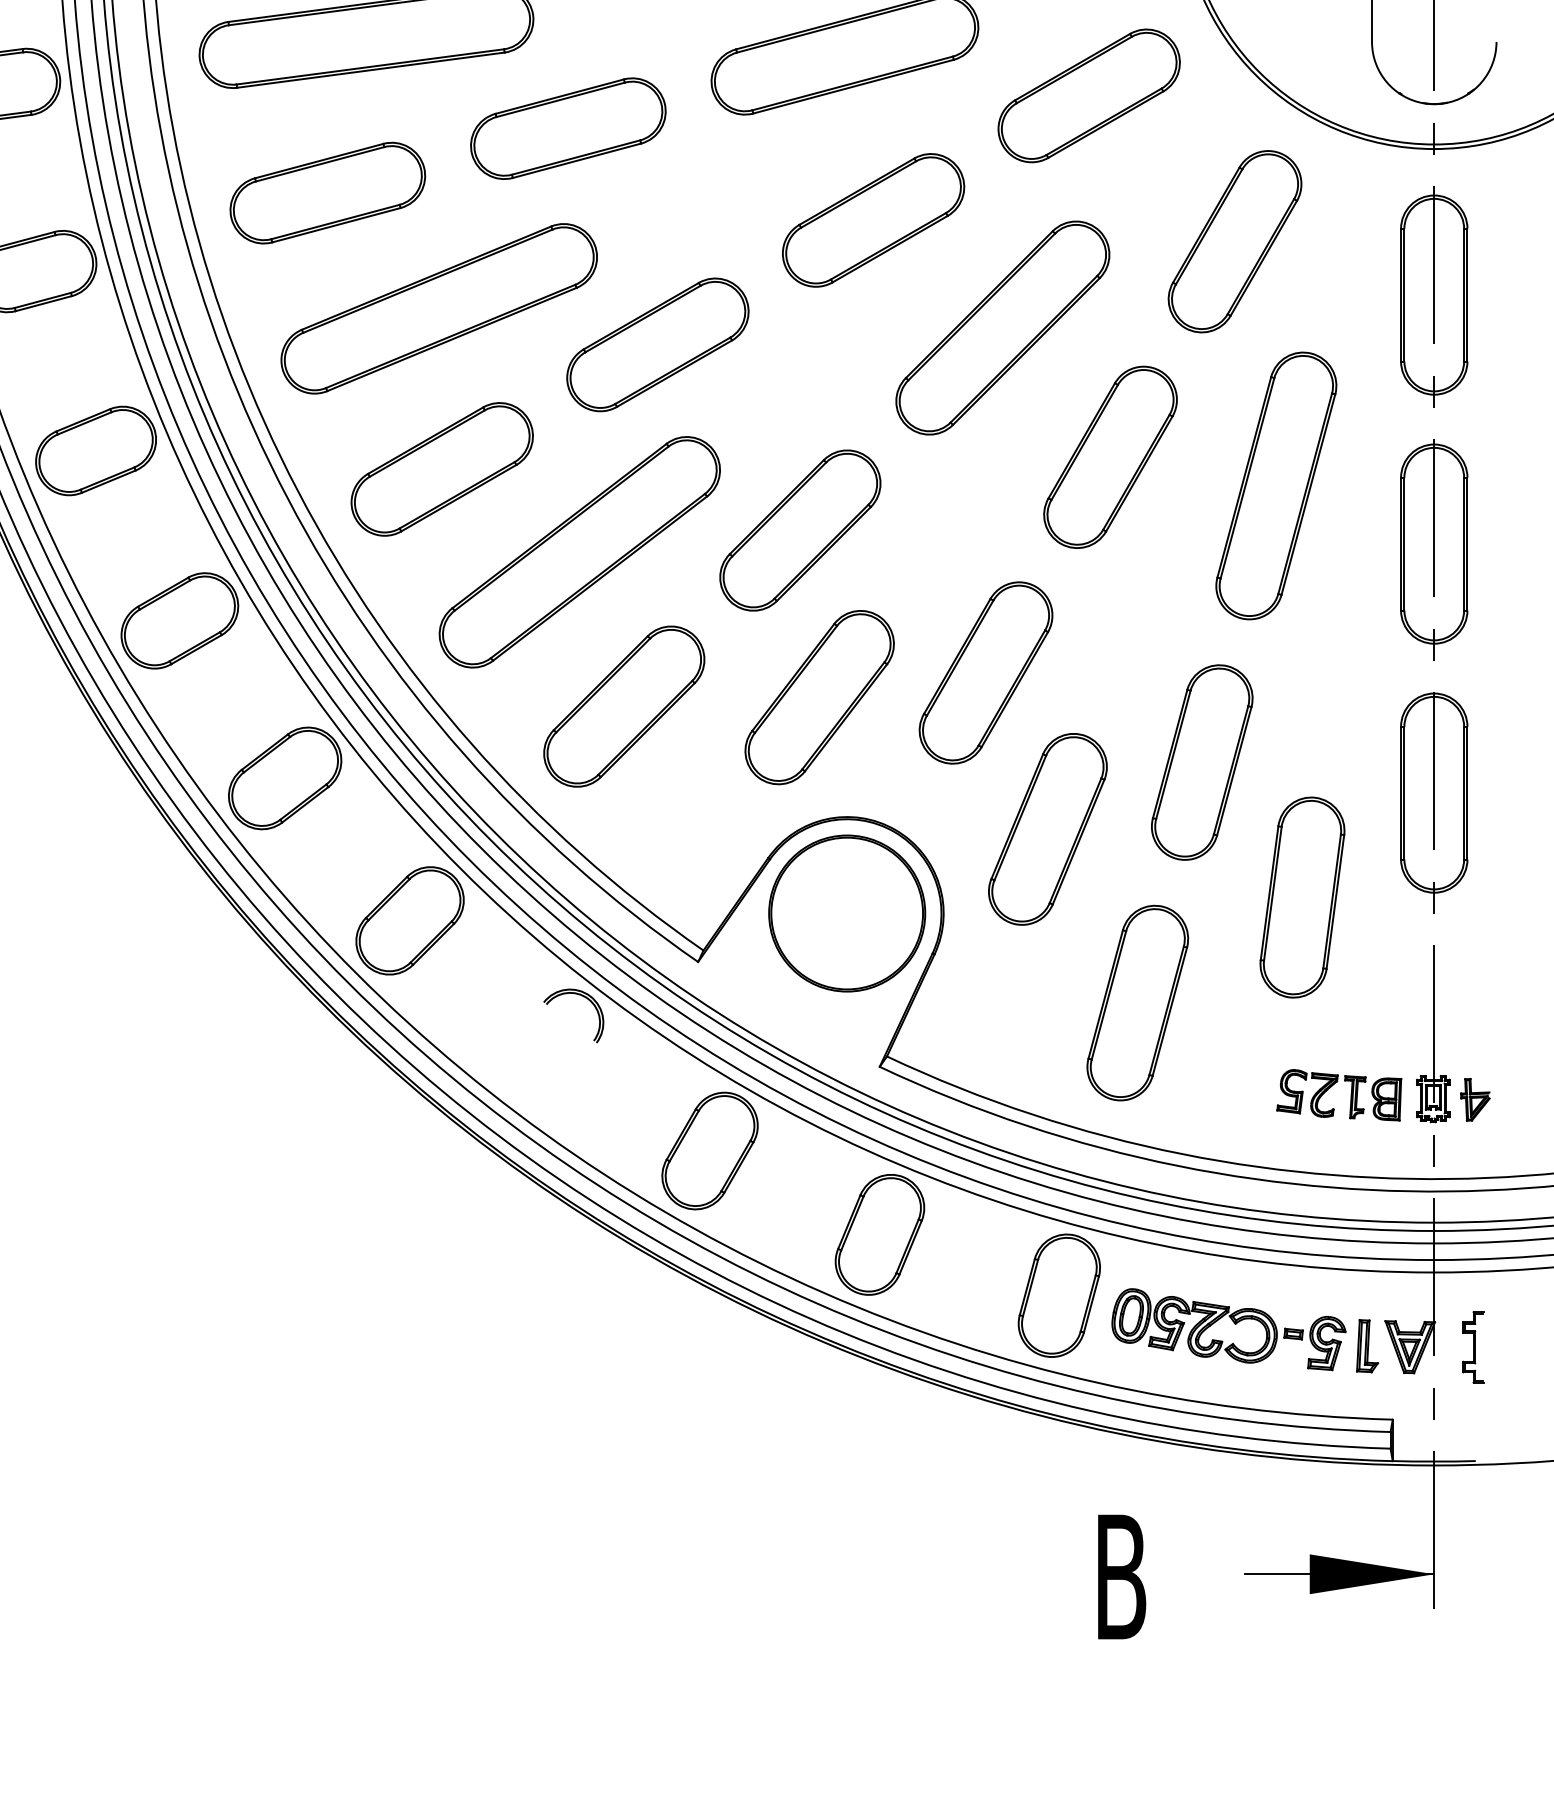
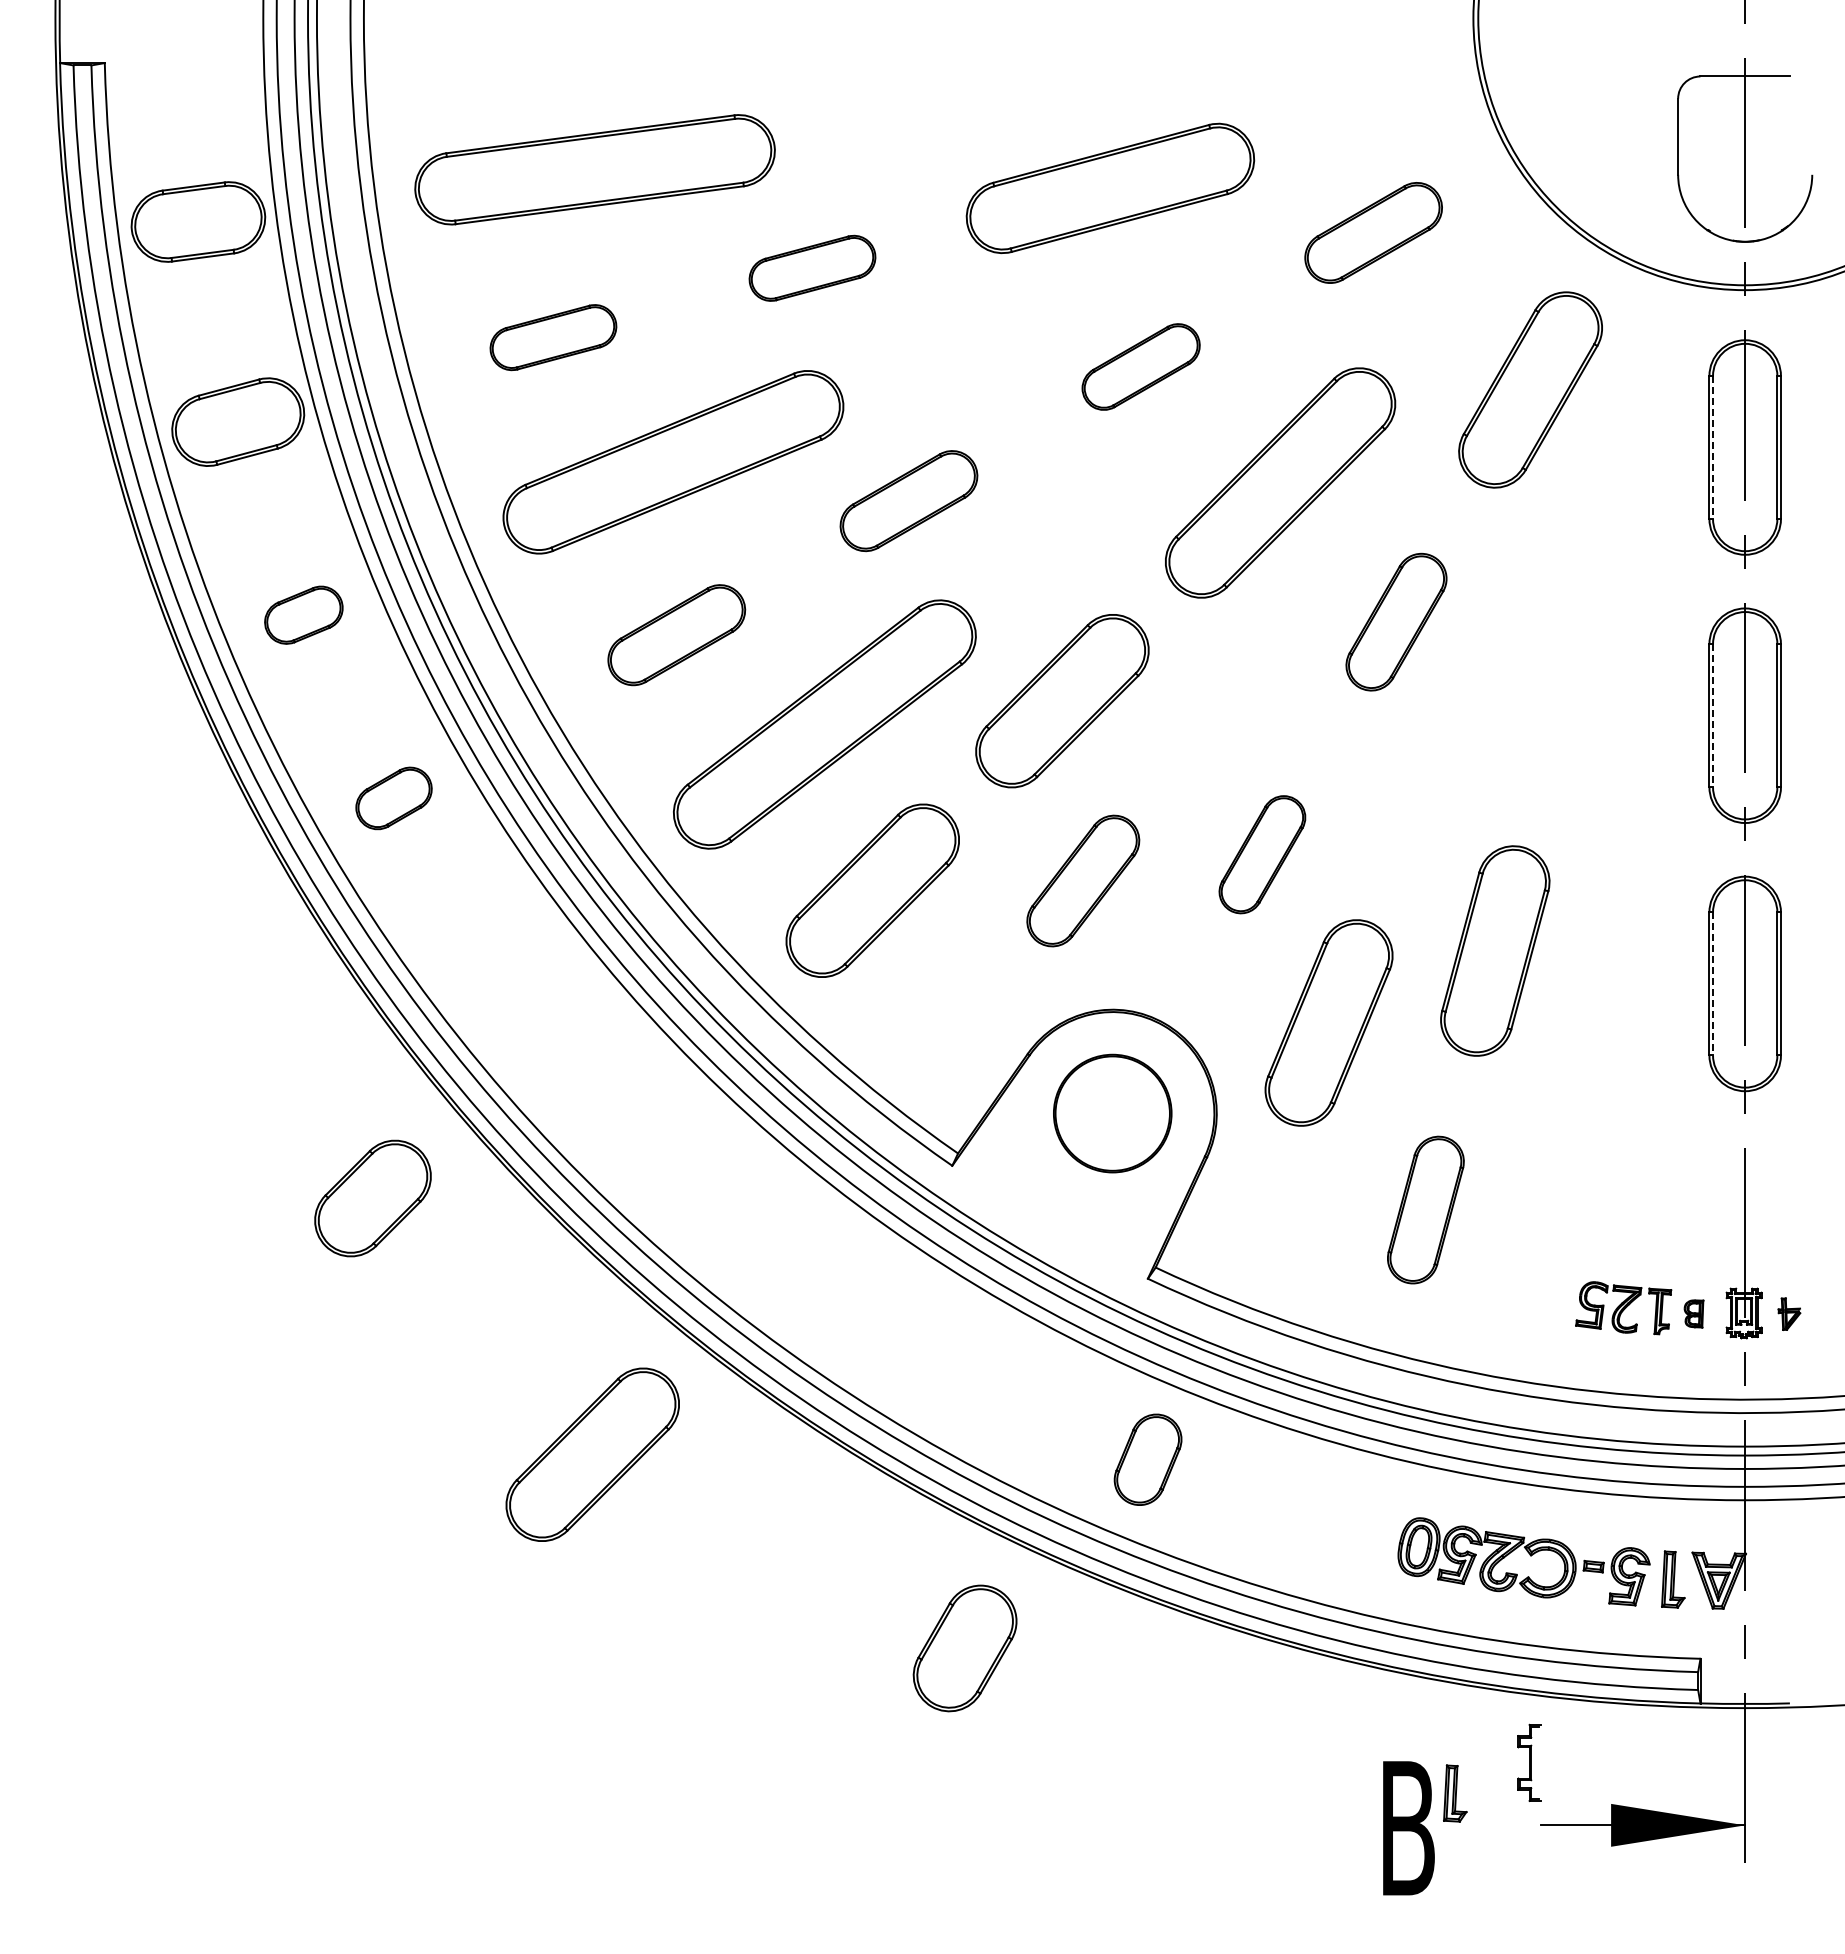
part: (1089, 95) -> (1373, 232), size x0.7
part: (568, 128) -> (812, 268), size x0.6
part: (327, 192) -> (553, 337), size x0.6
part: (872, 219) -> (1140, 366), size x0.6
line: (1404, 295) -> (1713, 447), solid -> dashed
part: (657, 344) -> (908, 500), size x0.7
part: (95, 450) -> (303, 614), size x0.6
part: (1110, 456) -> (1396, 621), size x0.7
part: (442, 468) -> (676, 634), size x0.7
part: (1275, 485) -> (1574, 652), removed
line: (1404, 543) -> (1713, 715), solid -> dashed
part: (179, 620) -> (393, 798), size x0.6
part: (986, 672) -> (1262, 854), size x0.6
part: (819, 697) -> (1083, 880), size x0.7
part: (285, 777) -> (507, 967), removed
line: (1404, 792) -> (1713, 983), solid -> dashed
part: (1302, 897) -> (1603, 1096), removed
part: (846, 913) -> (1112, 1113), size x0.7
part: (409, 920) -> (372, 1198), moved
part: (585, 998) -> (831, 1205), removed
part: (1137, 1002) -> (1425, 1209), size x0.7
part: (1386, 1099) -> (1693, 1313), size x0.6
part: (1475, 1099) -> (1789, 1313), size x0.7
part: (709, 1151) -> (964, 1648), moved
part: (364, 1229) -> (592, 1454), added
part: (879, 1234) -> (1147, 1459), size x0.7
part: (1059, 1295) -> (1341, 1525), removed
part: (1473, 1346) -> (1529, 1762), moved
part: (1165, 1544) -> (1455, 1793), added

